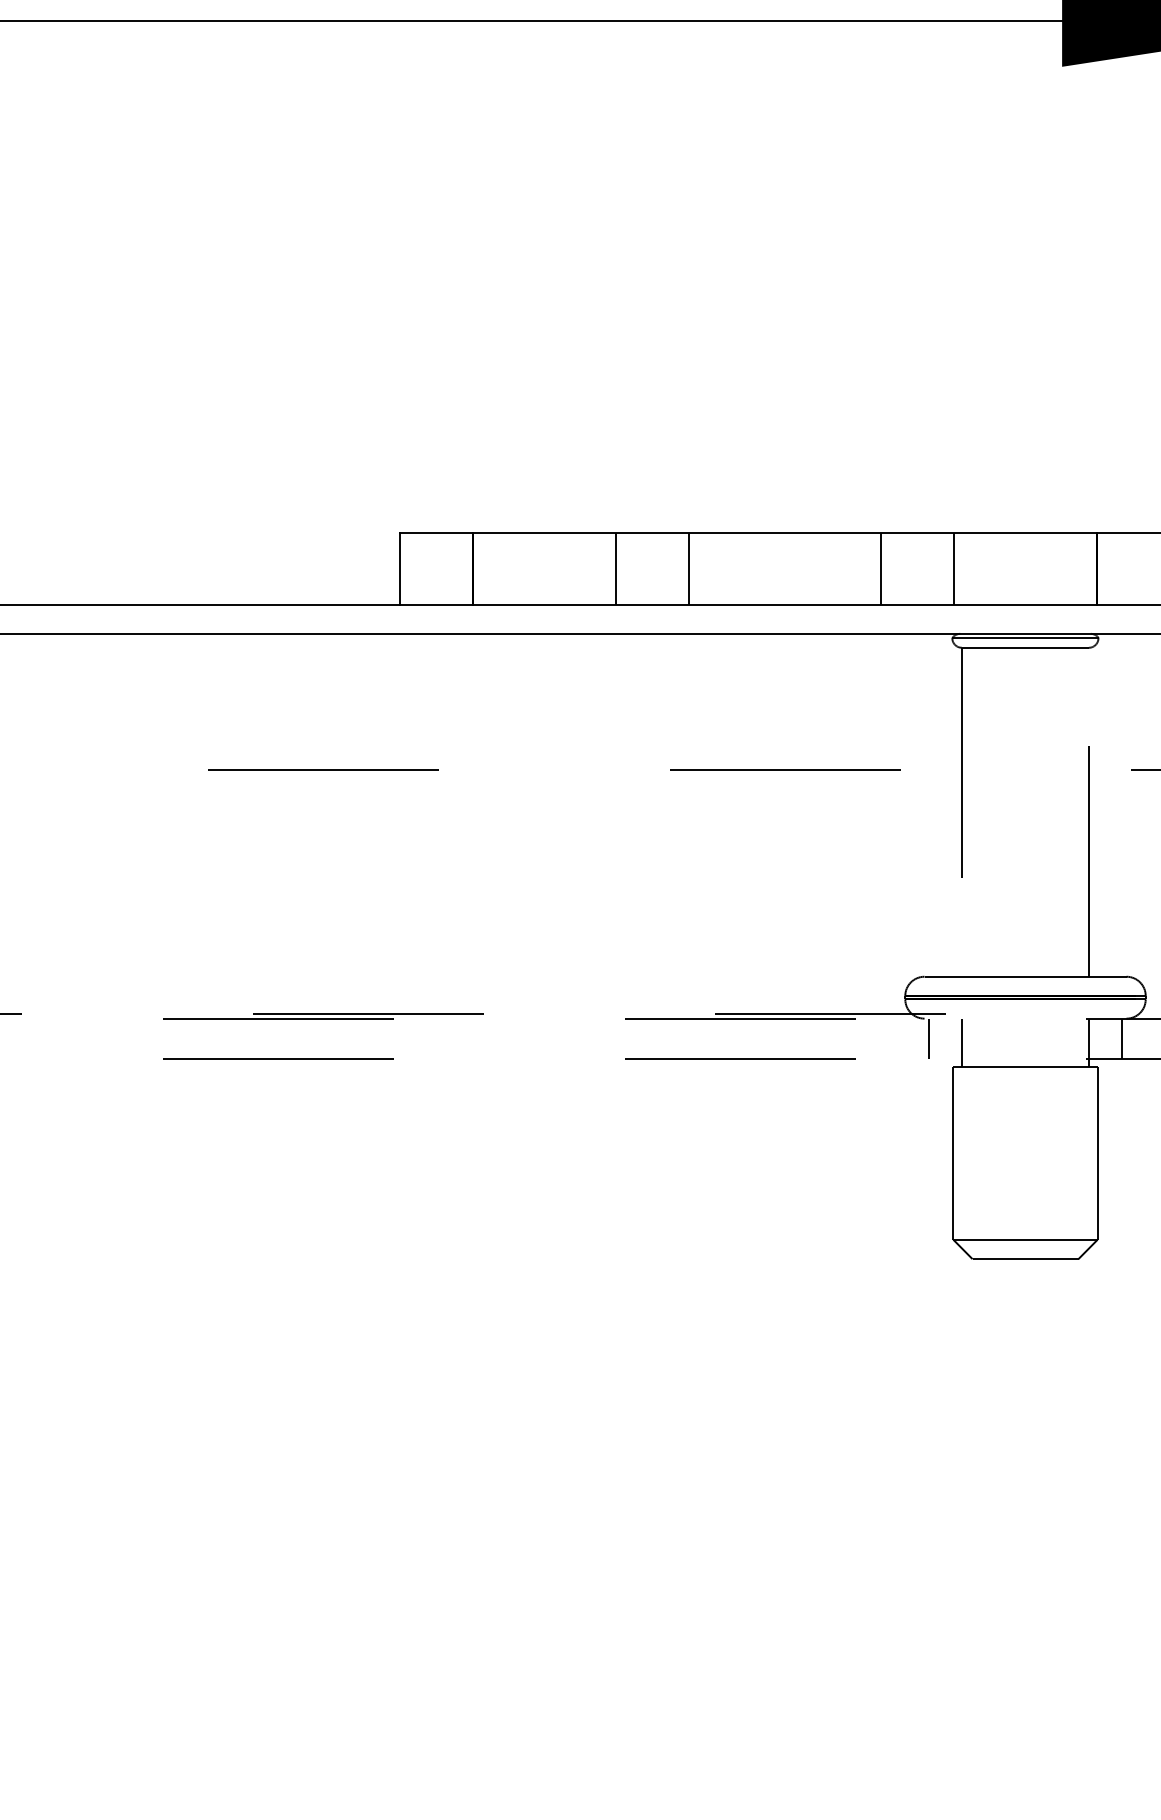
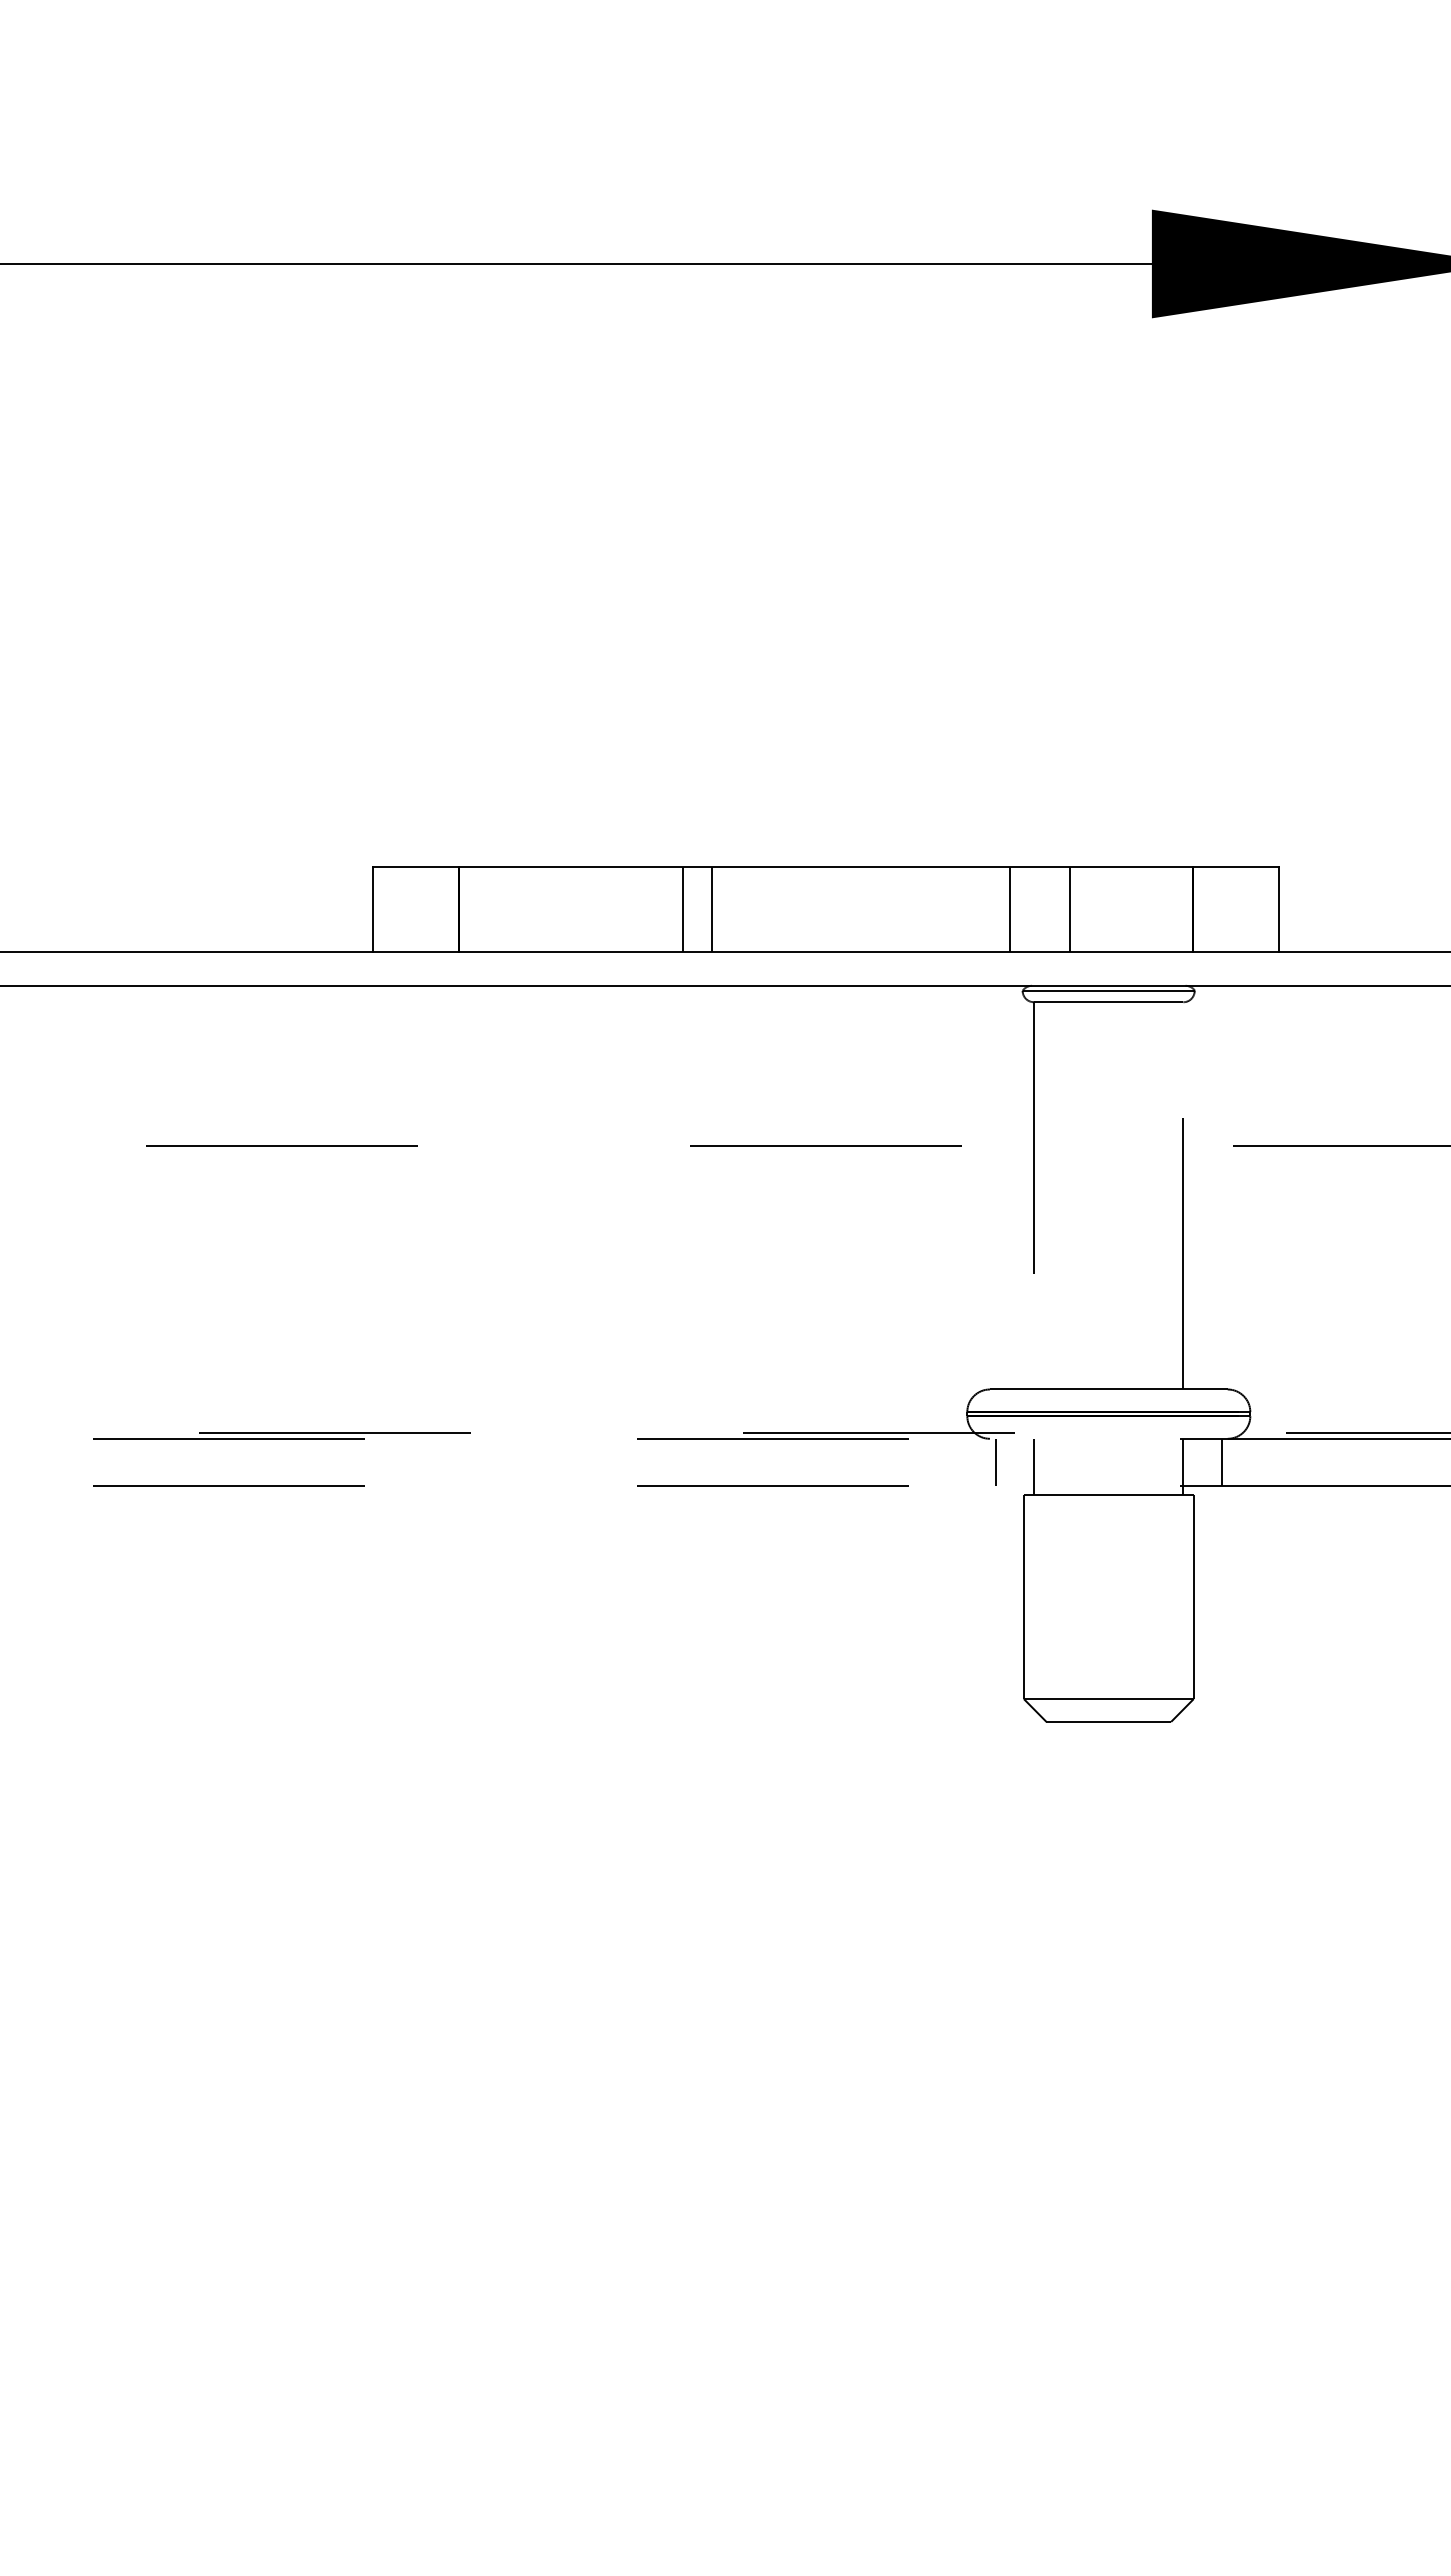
line: (615, 569) -> (683, 909), moved
line: (880, 569) -> (1009, 909), moved
line: (953, 569) -> (1069, 909), moved

